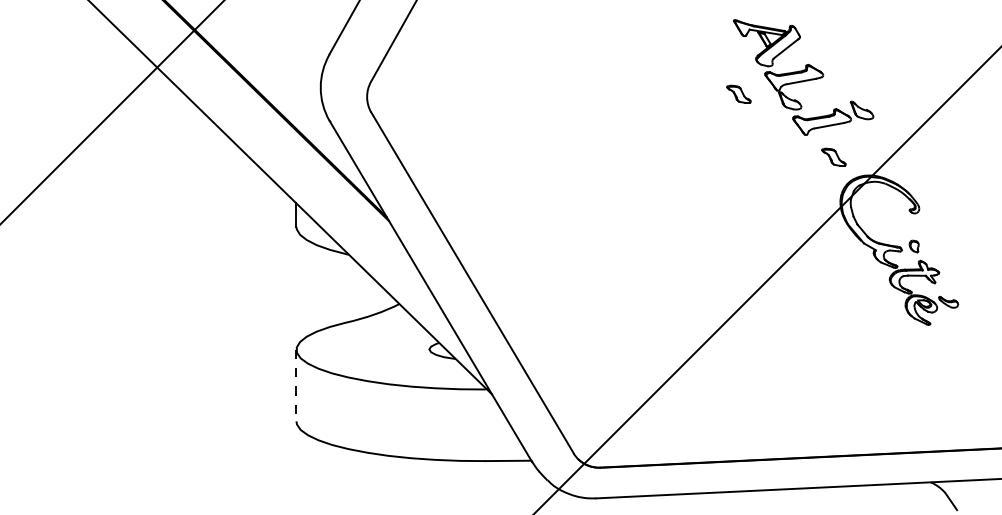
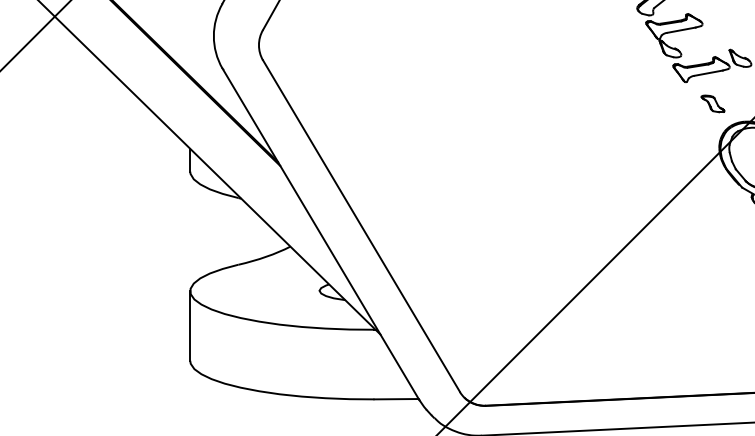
part: (738, 93) -> (620, 41), removed
line: (296, 385) -> (190, 325), dashed -> solid

